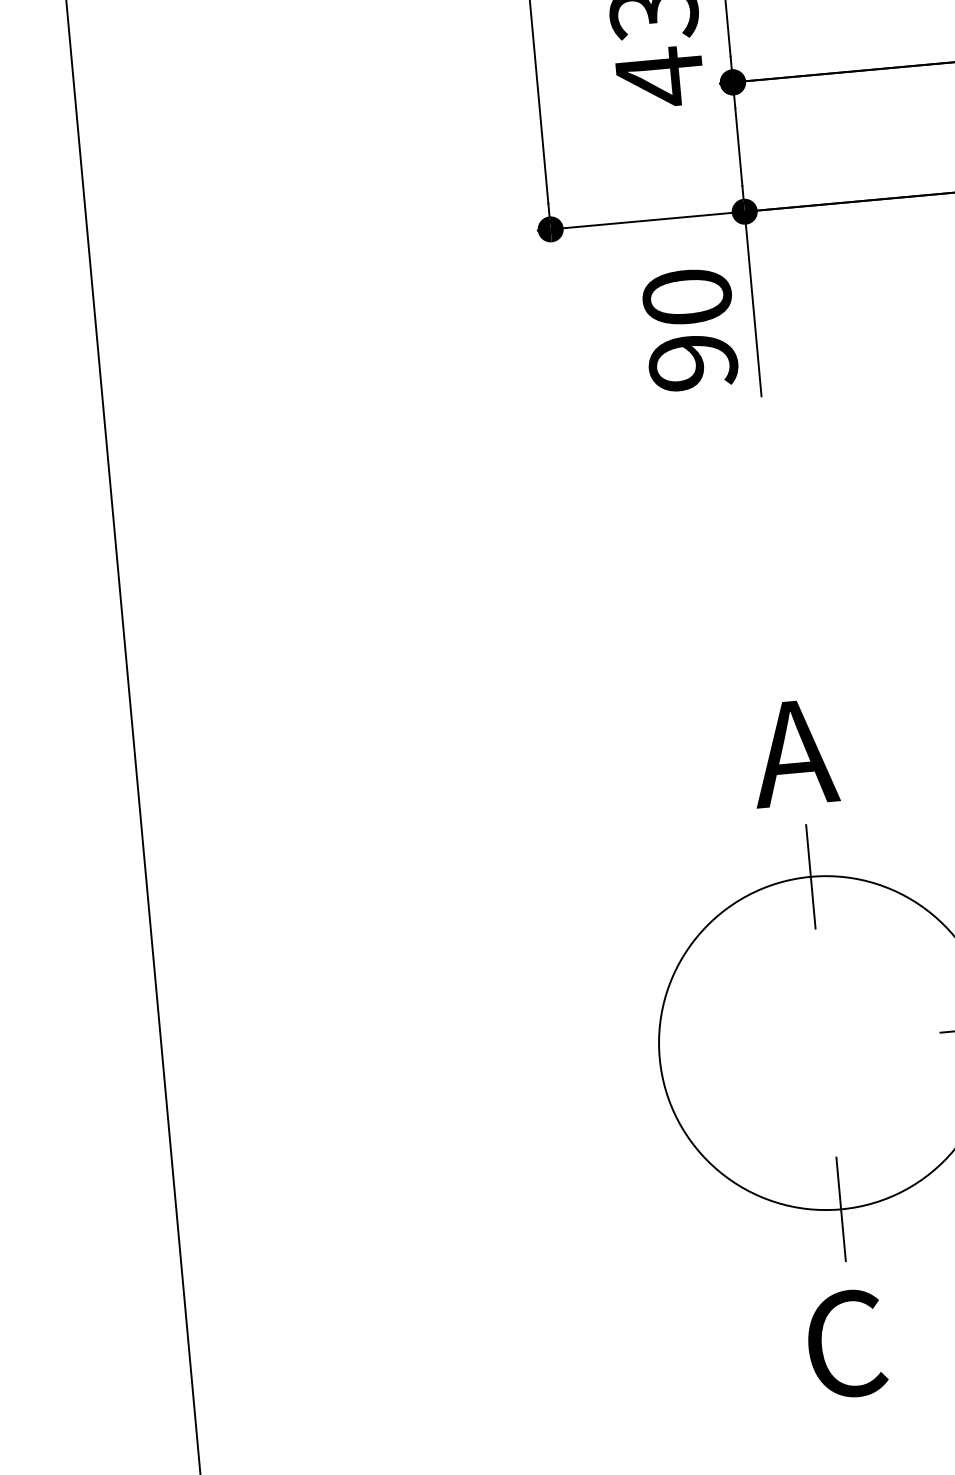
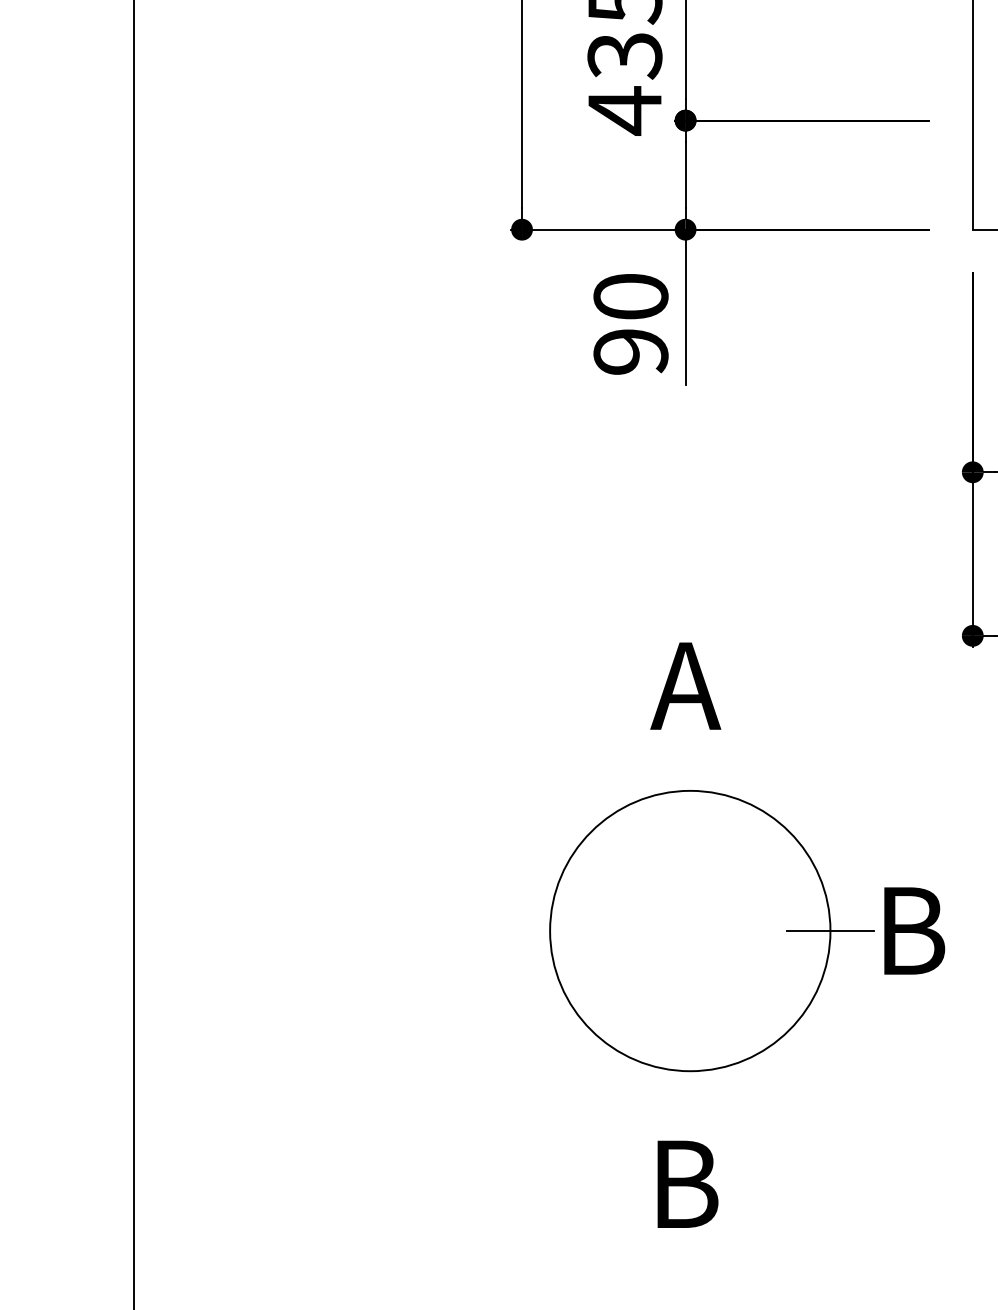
line: (811, 876) -> (690, 790), removed
line: (841, 1208) -> (690, 1070), removed
text: (847, 1344) -> (685, 1184), C -> B

